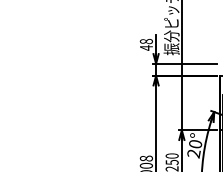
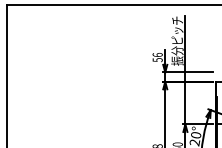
text: (146, 44) -> (157, 57), 48 -> 56

